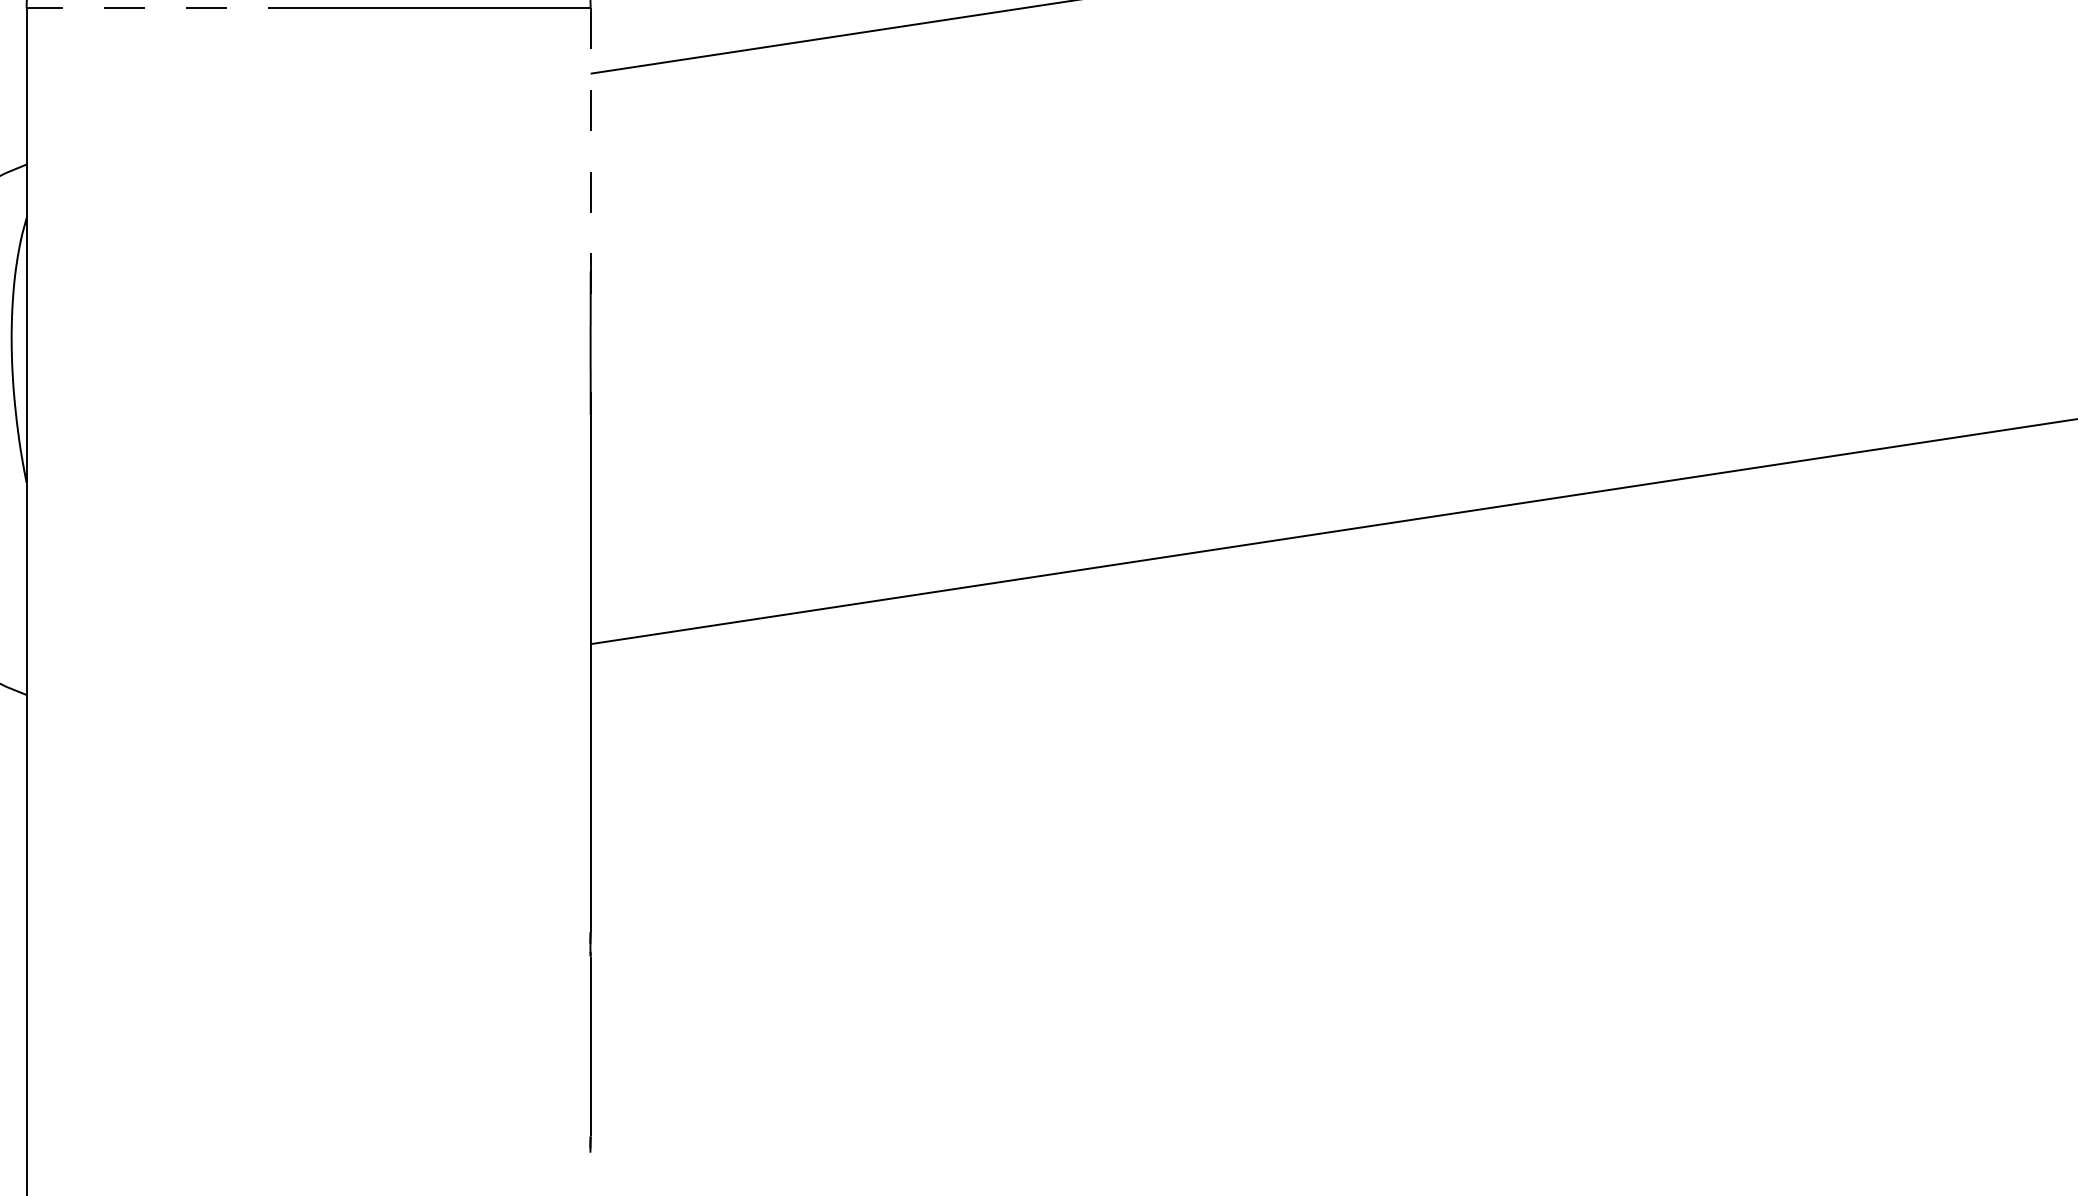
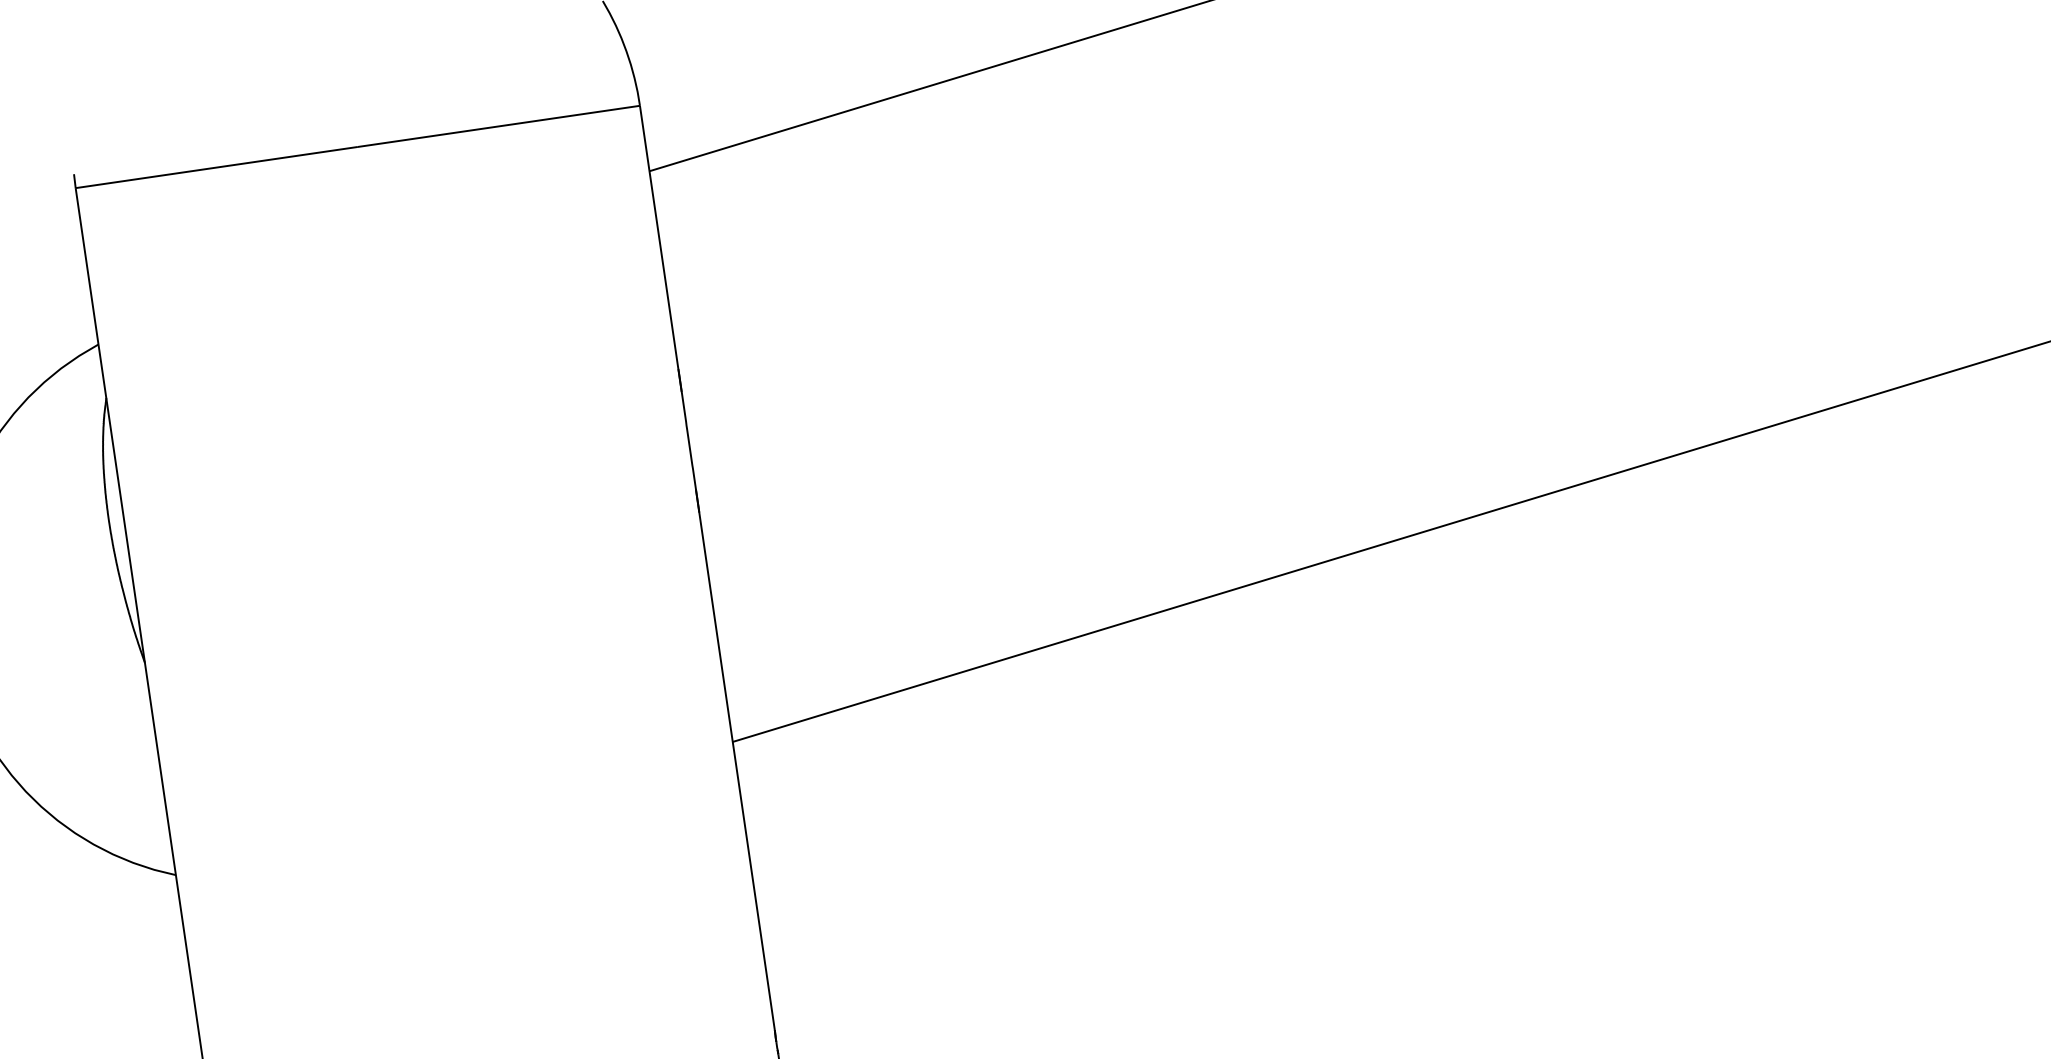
line: (167, 8) -> (216, 167), dashed -> solid
line: (590, 150) -> (660, 248), dashed -> solid

